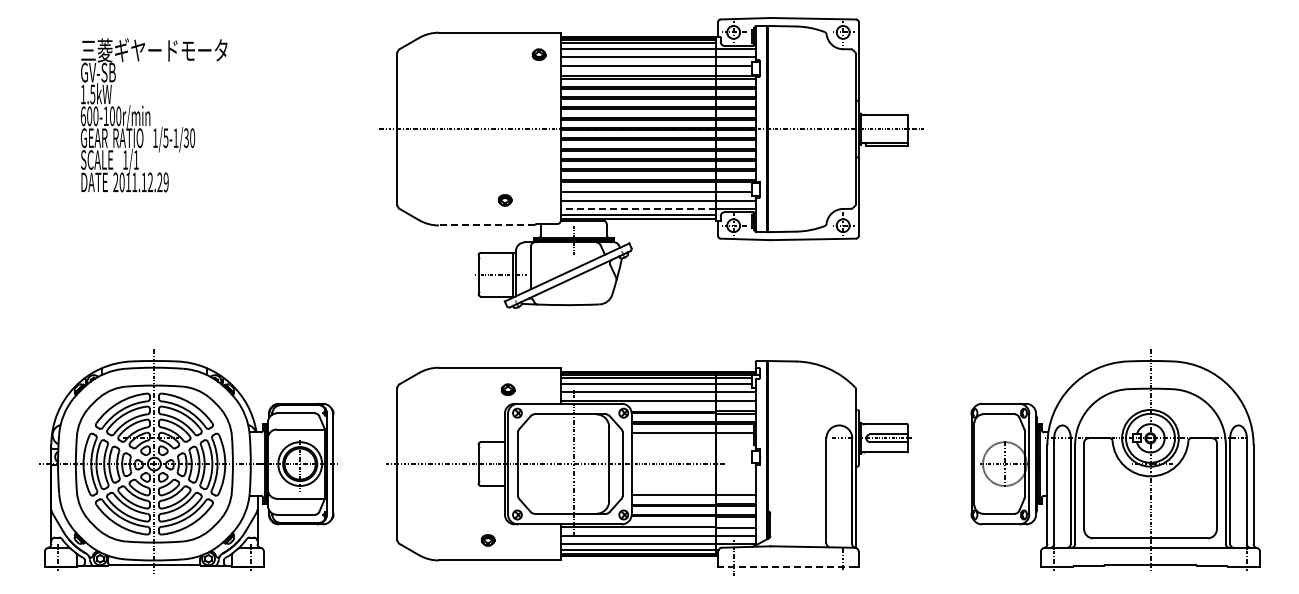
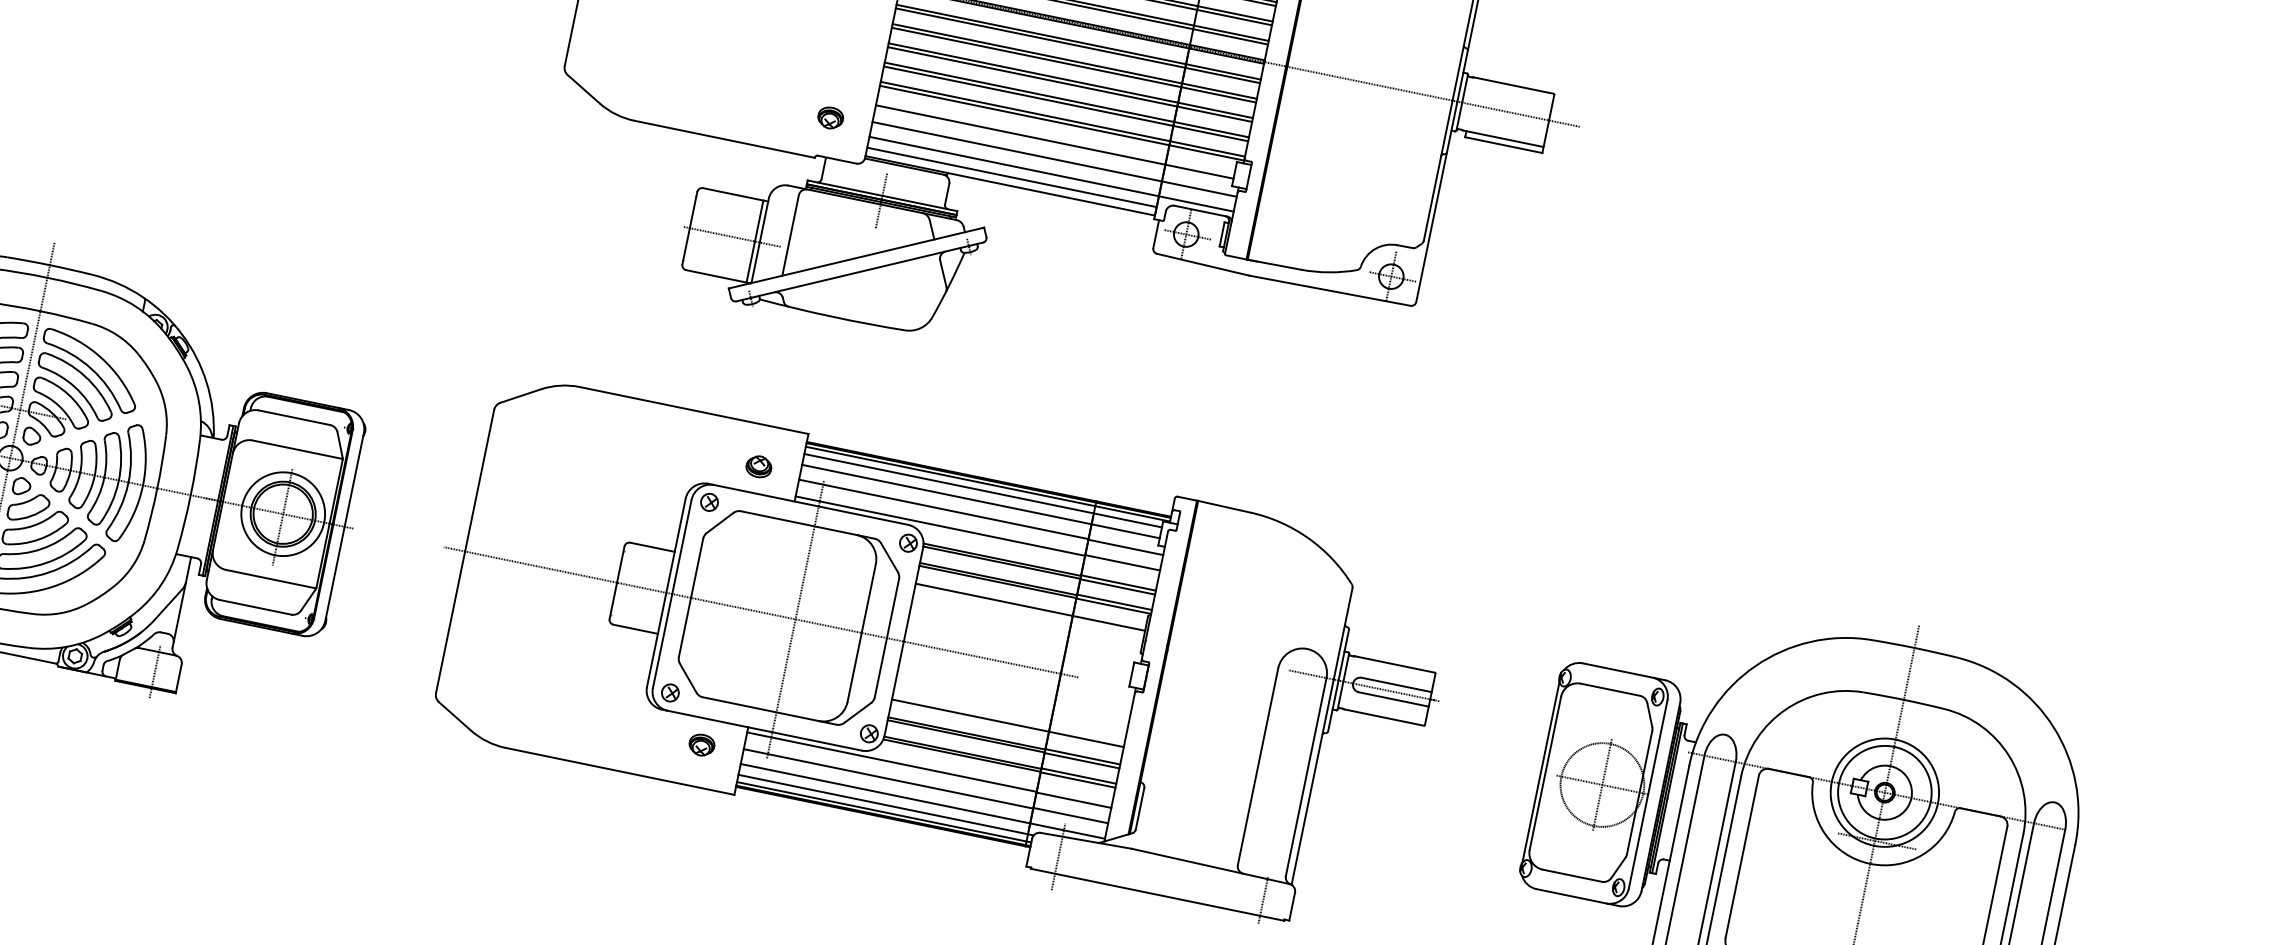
part: (504, 200) -> (829, 117), moved
line: (637, 208) -> (1012, 165), dashed -> solid
line: (486, 225) -> (723, 139), dashed -> solid
part: (507, 389) -> (757, 466), moved
part: (487, 540) -> (700, 745), moved
line: (788, 567) -> (1157, 895), dashed -> solid

